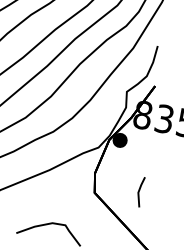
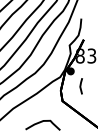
line: (138, 192) -> (80, 86), moved

